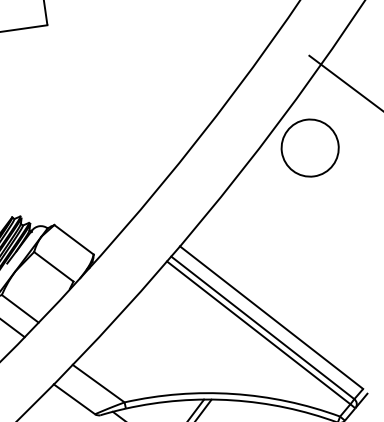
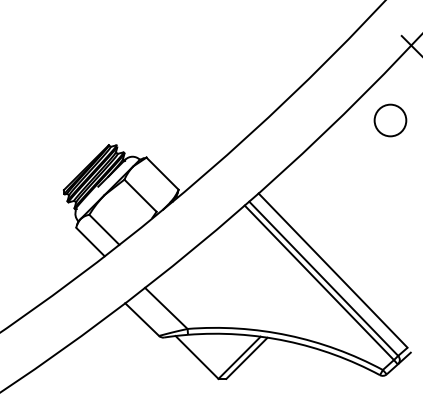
circle: (310, 148) -> (390, 120), size x0.6

